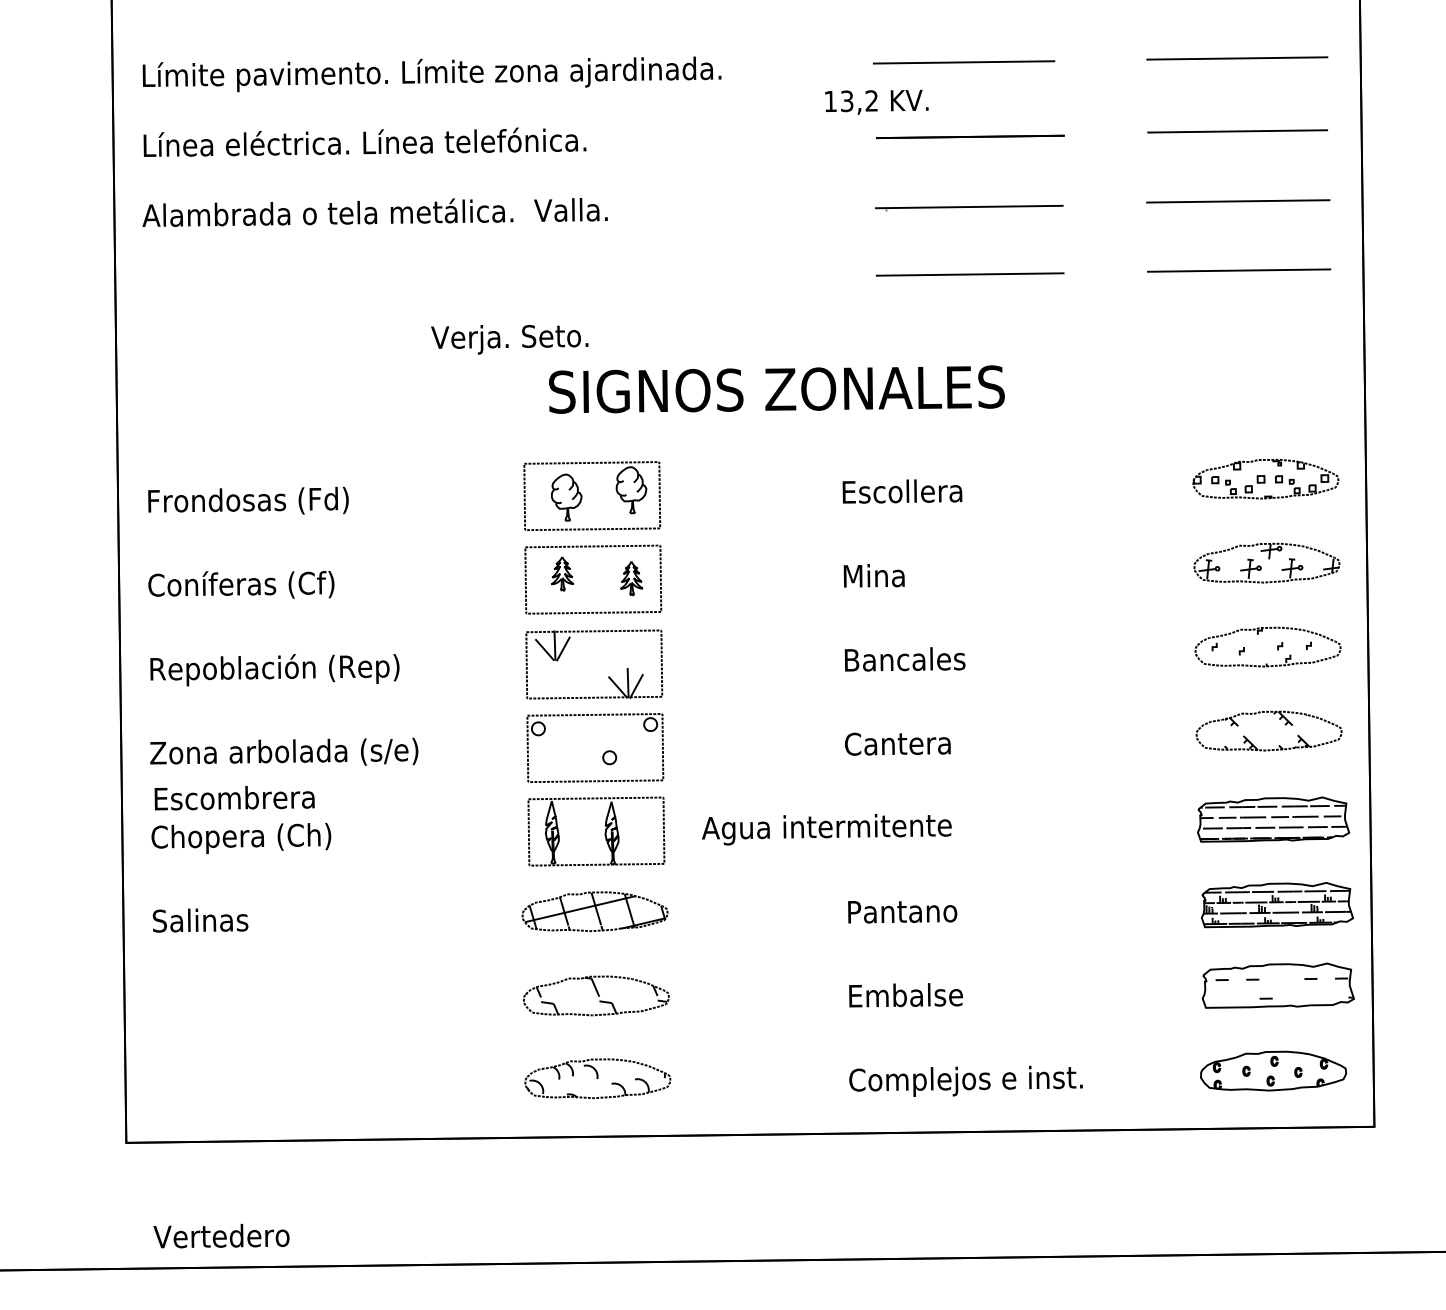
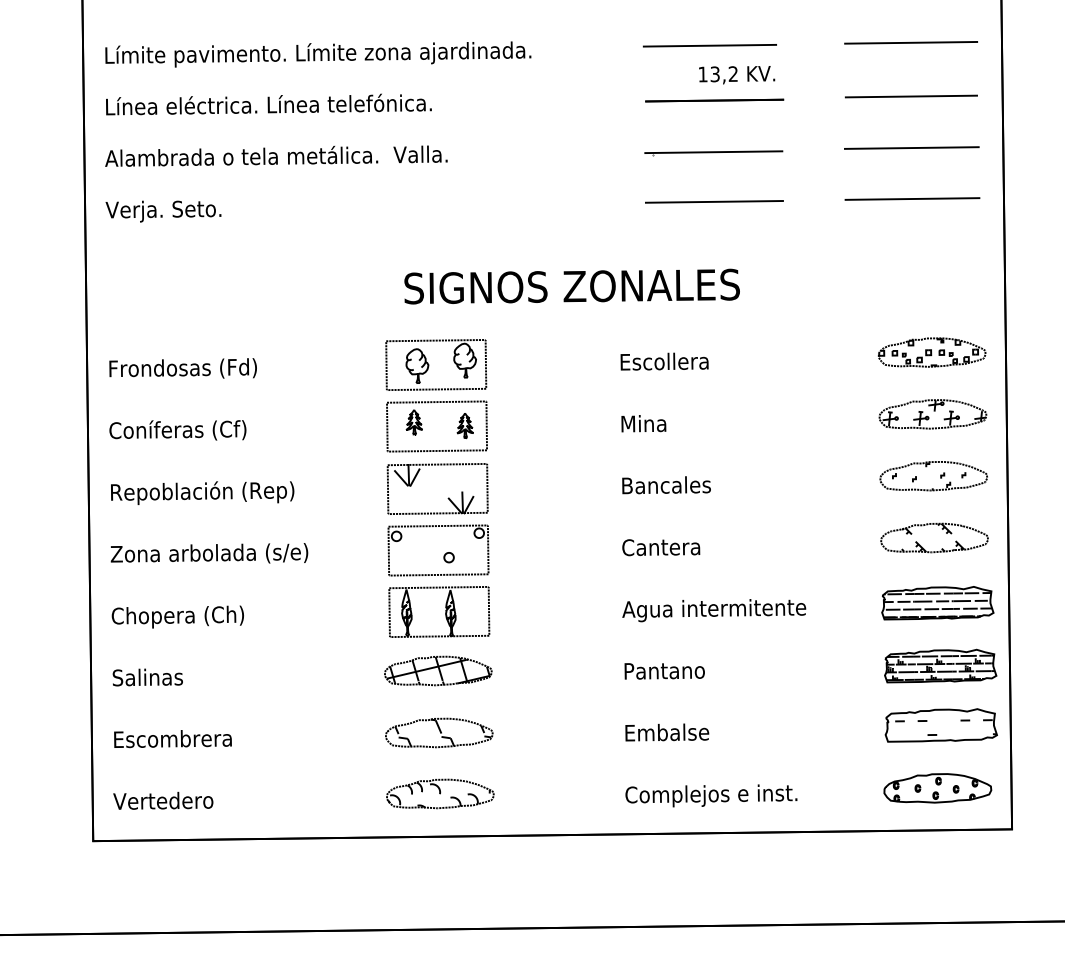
text: (876, 101) -> (736, 74), moved
text: (509, 339) -> (163, 211), moved
text: (234, 798) -> (172, 739), moved
text: (826, 829) -> (713, 610), moved
text: (221, 1236) -> (163, 801), moved

